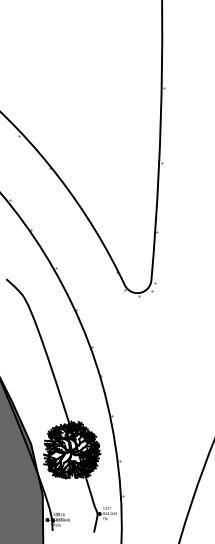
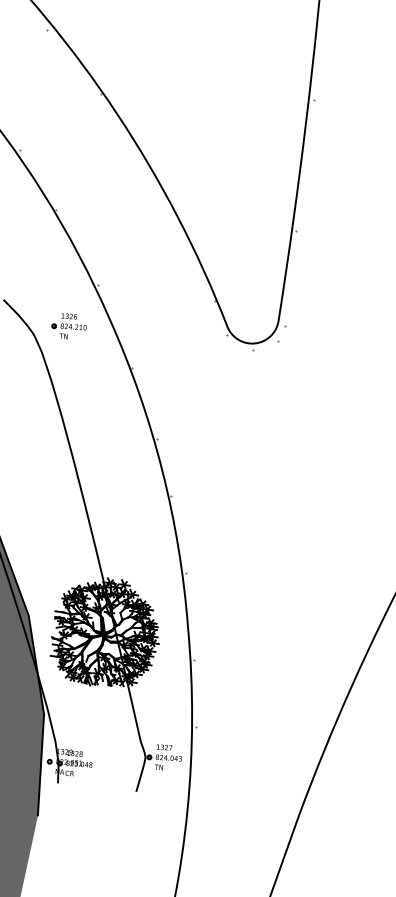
part: (41, 290) -> (68, 325), added

